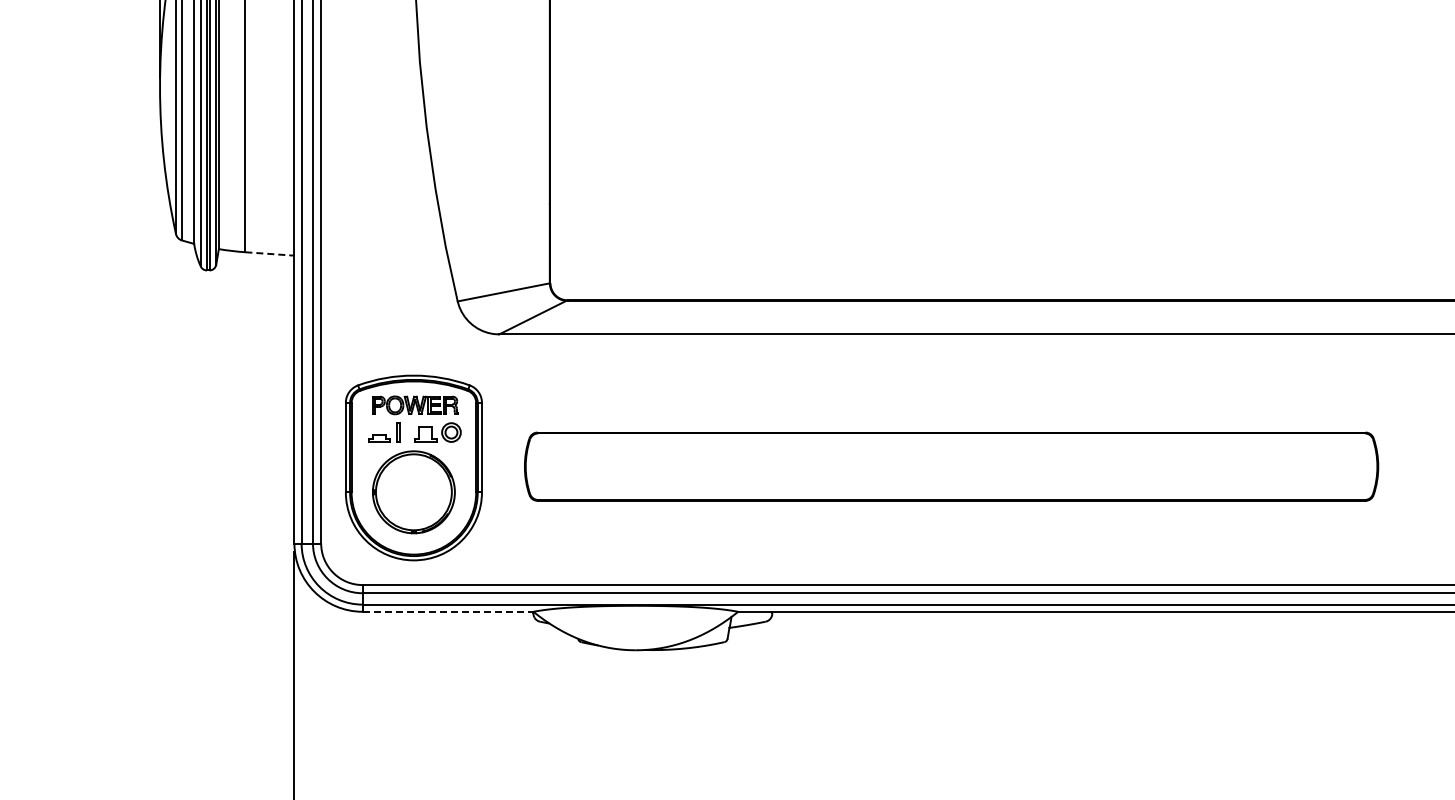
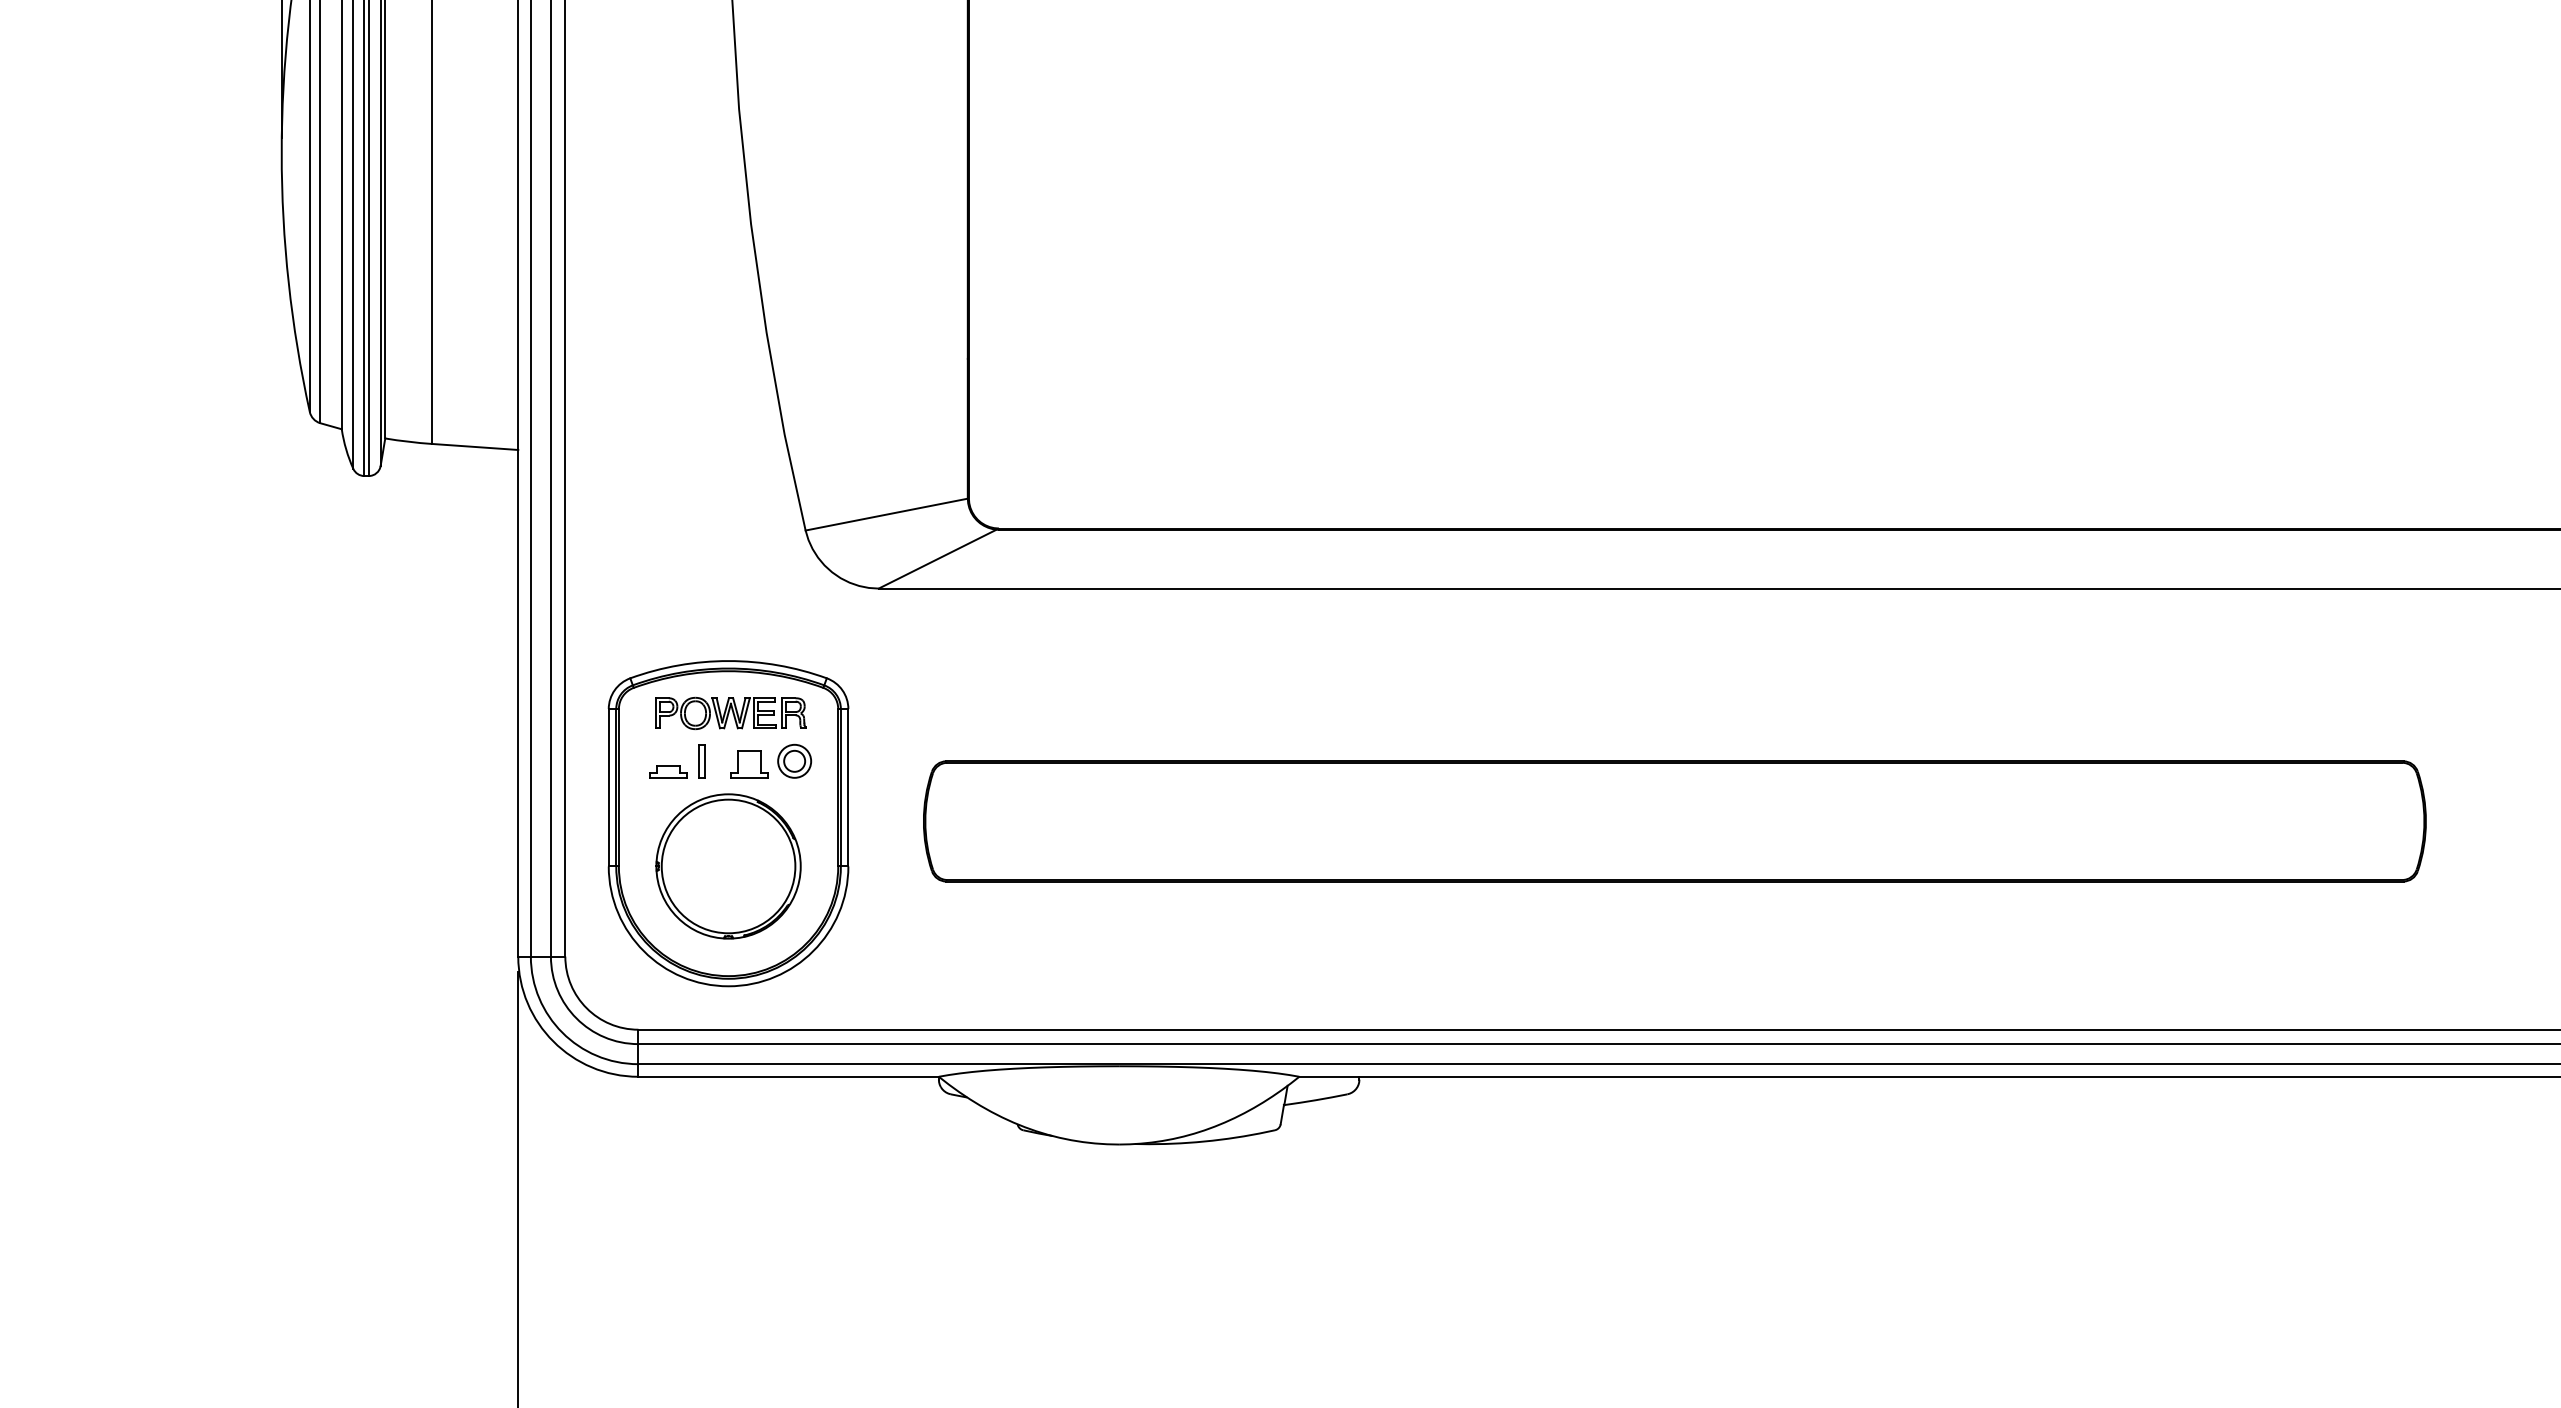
line: (269, 253) -> (474, 446), dashed -> solid
line: (448, 611) -> (789, 1076), dashed -> solid

